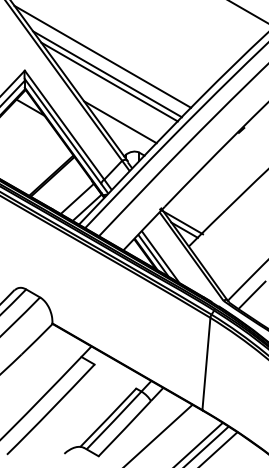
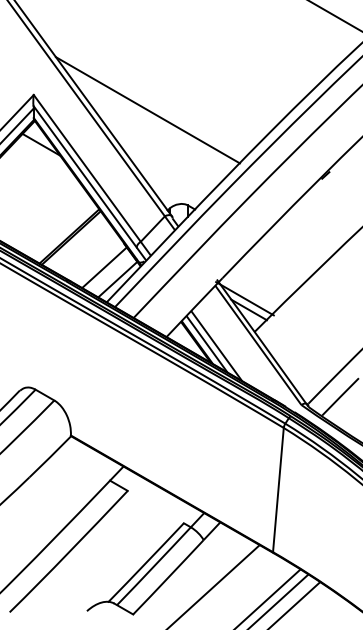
line: (102, 56) -> (138, 76), removed
line: (107, 74) -> (144, 99), removed
line: (120, 122) -> (162, 164), removed

